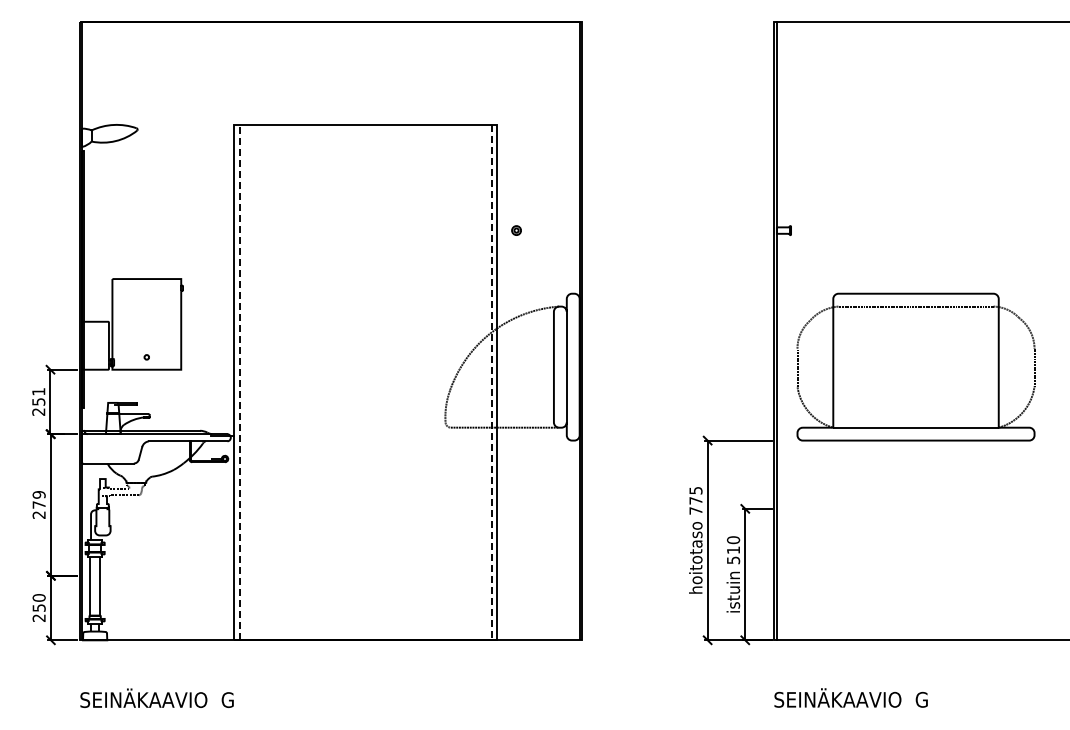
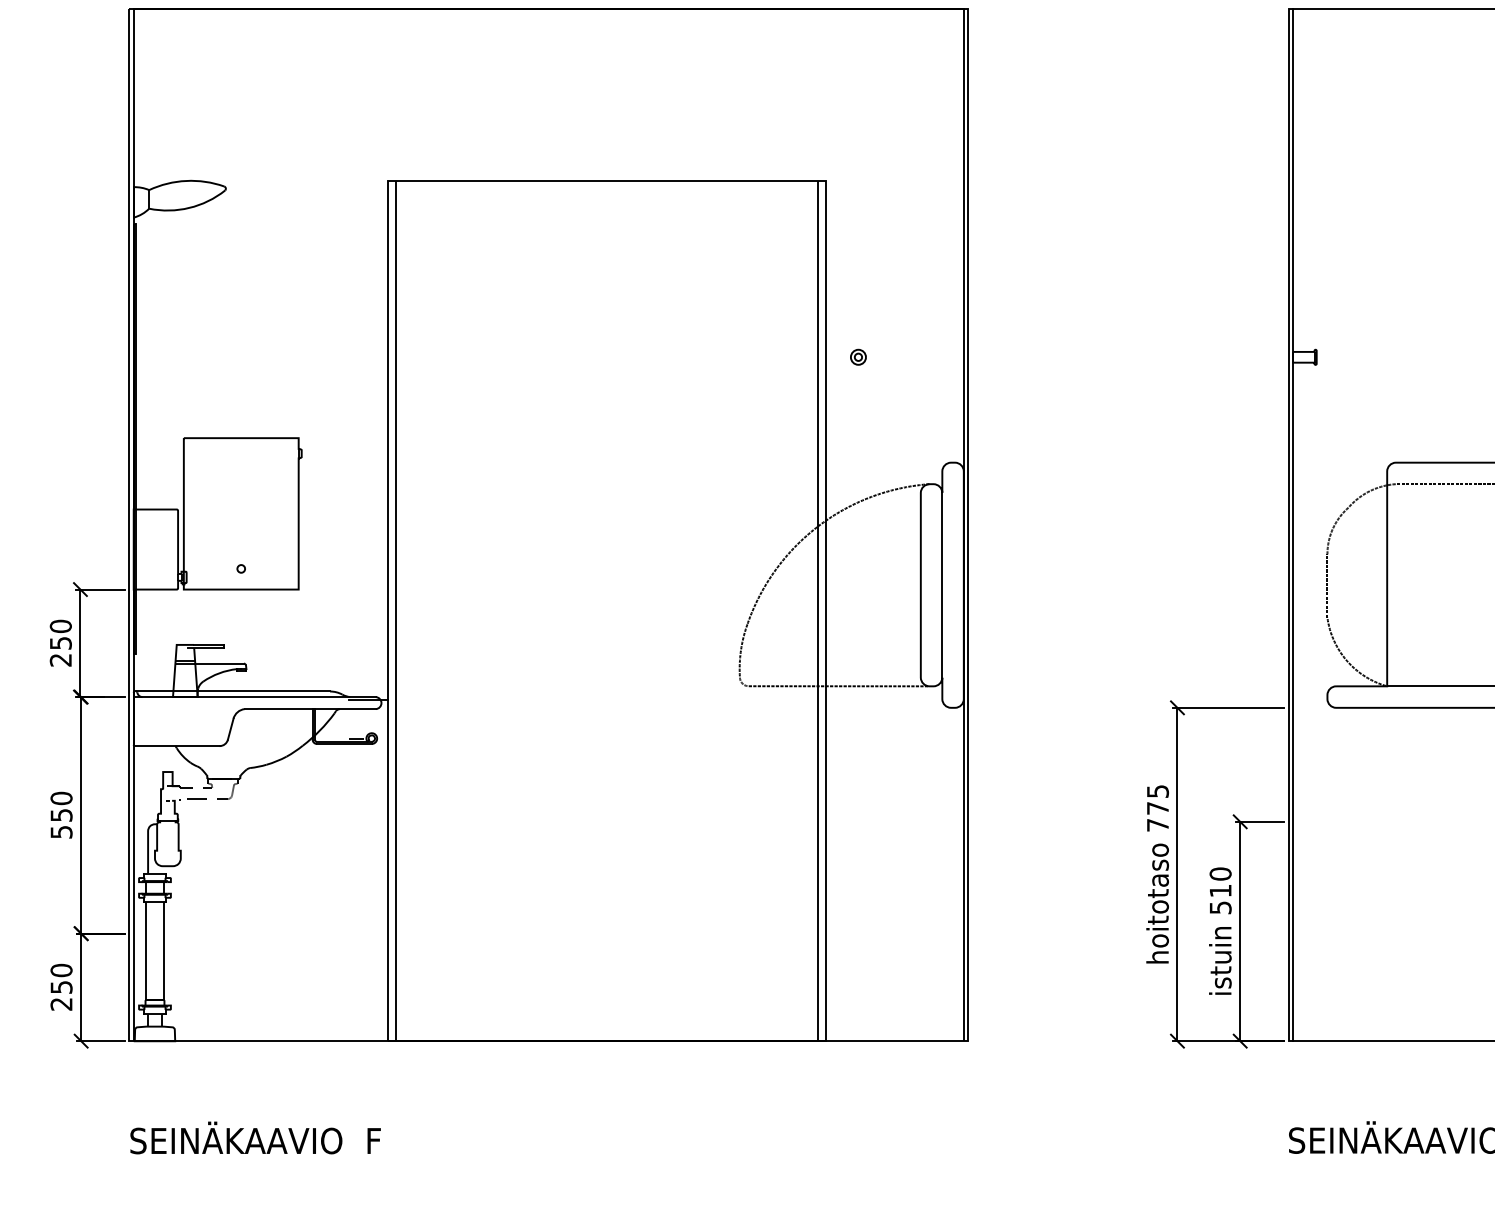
line: (239, 382) -> (395, 610), dashed -> solid
line: (492, 382) -> (818, 610), dashed -> solid
text: (38, 391) -> (60, 625), 251 -> 250
text: (38, 504) -> (60, 814), 279 -> 550
text: (227, 700) -> (375, 1141), SEINÄKAAVIO  G -> SEINÄKAAVIO  F

